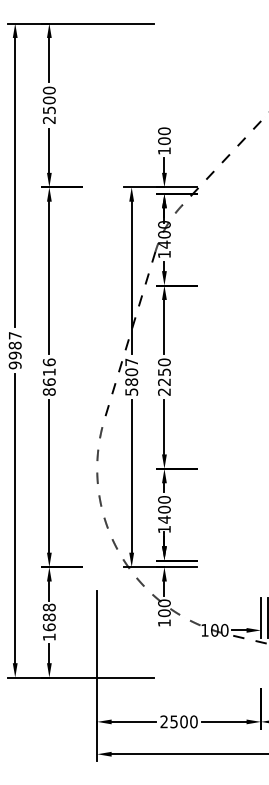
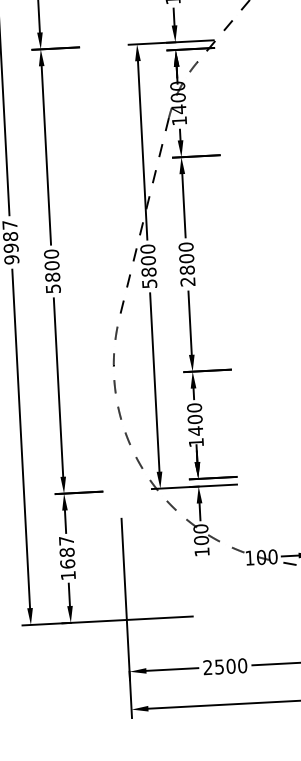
text: (131, 362) -> (147, 249), 5807 -> 5800
text: (48, 376) -> (51, 270), 8616 -> 5800
text: (164, 376) -> (187, 263), 2250 -> 2800
text: (48, 607) -> (65, 540), 1688 -> 1687

